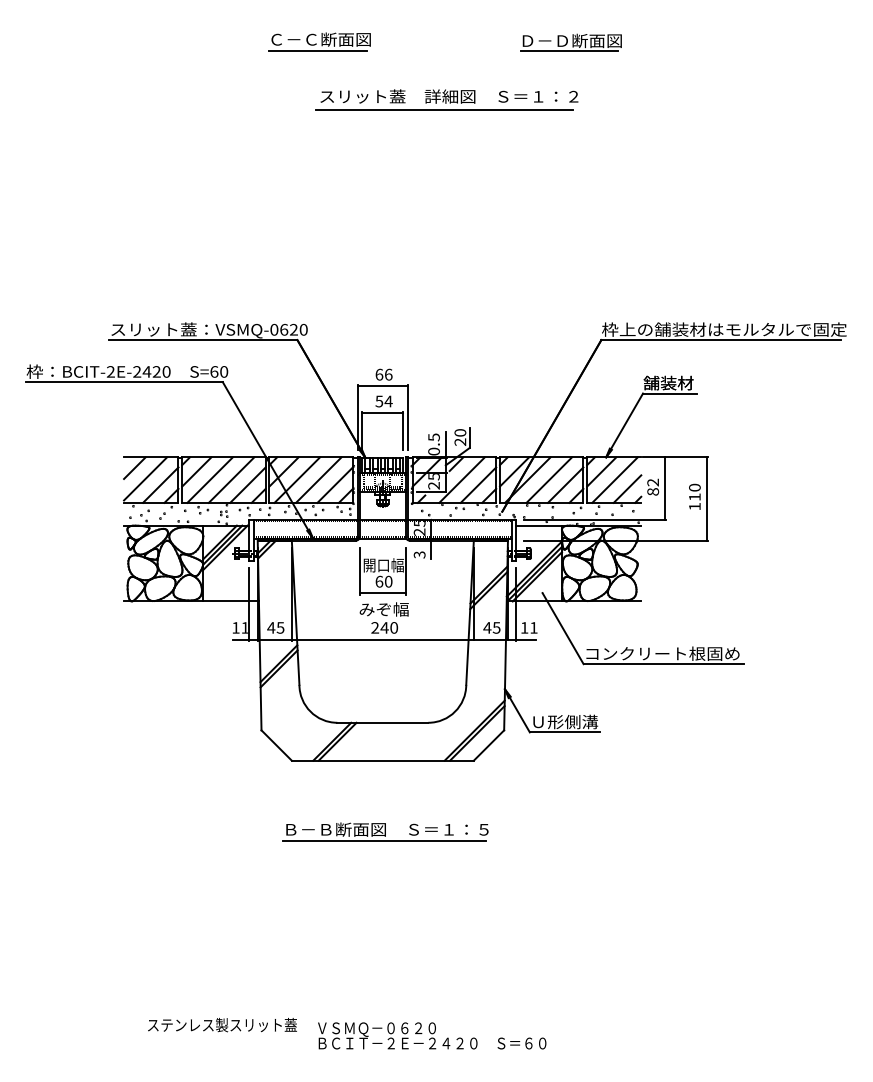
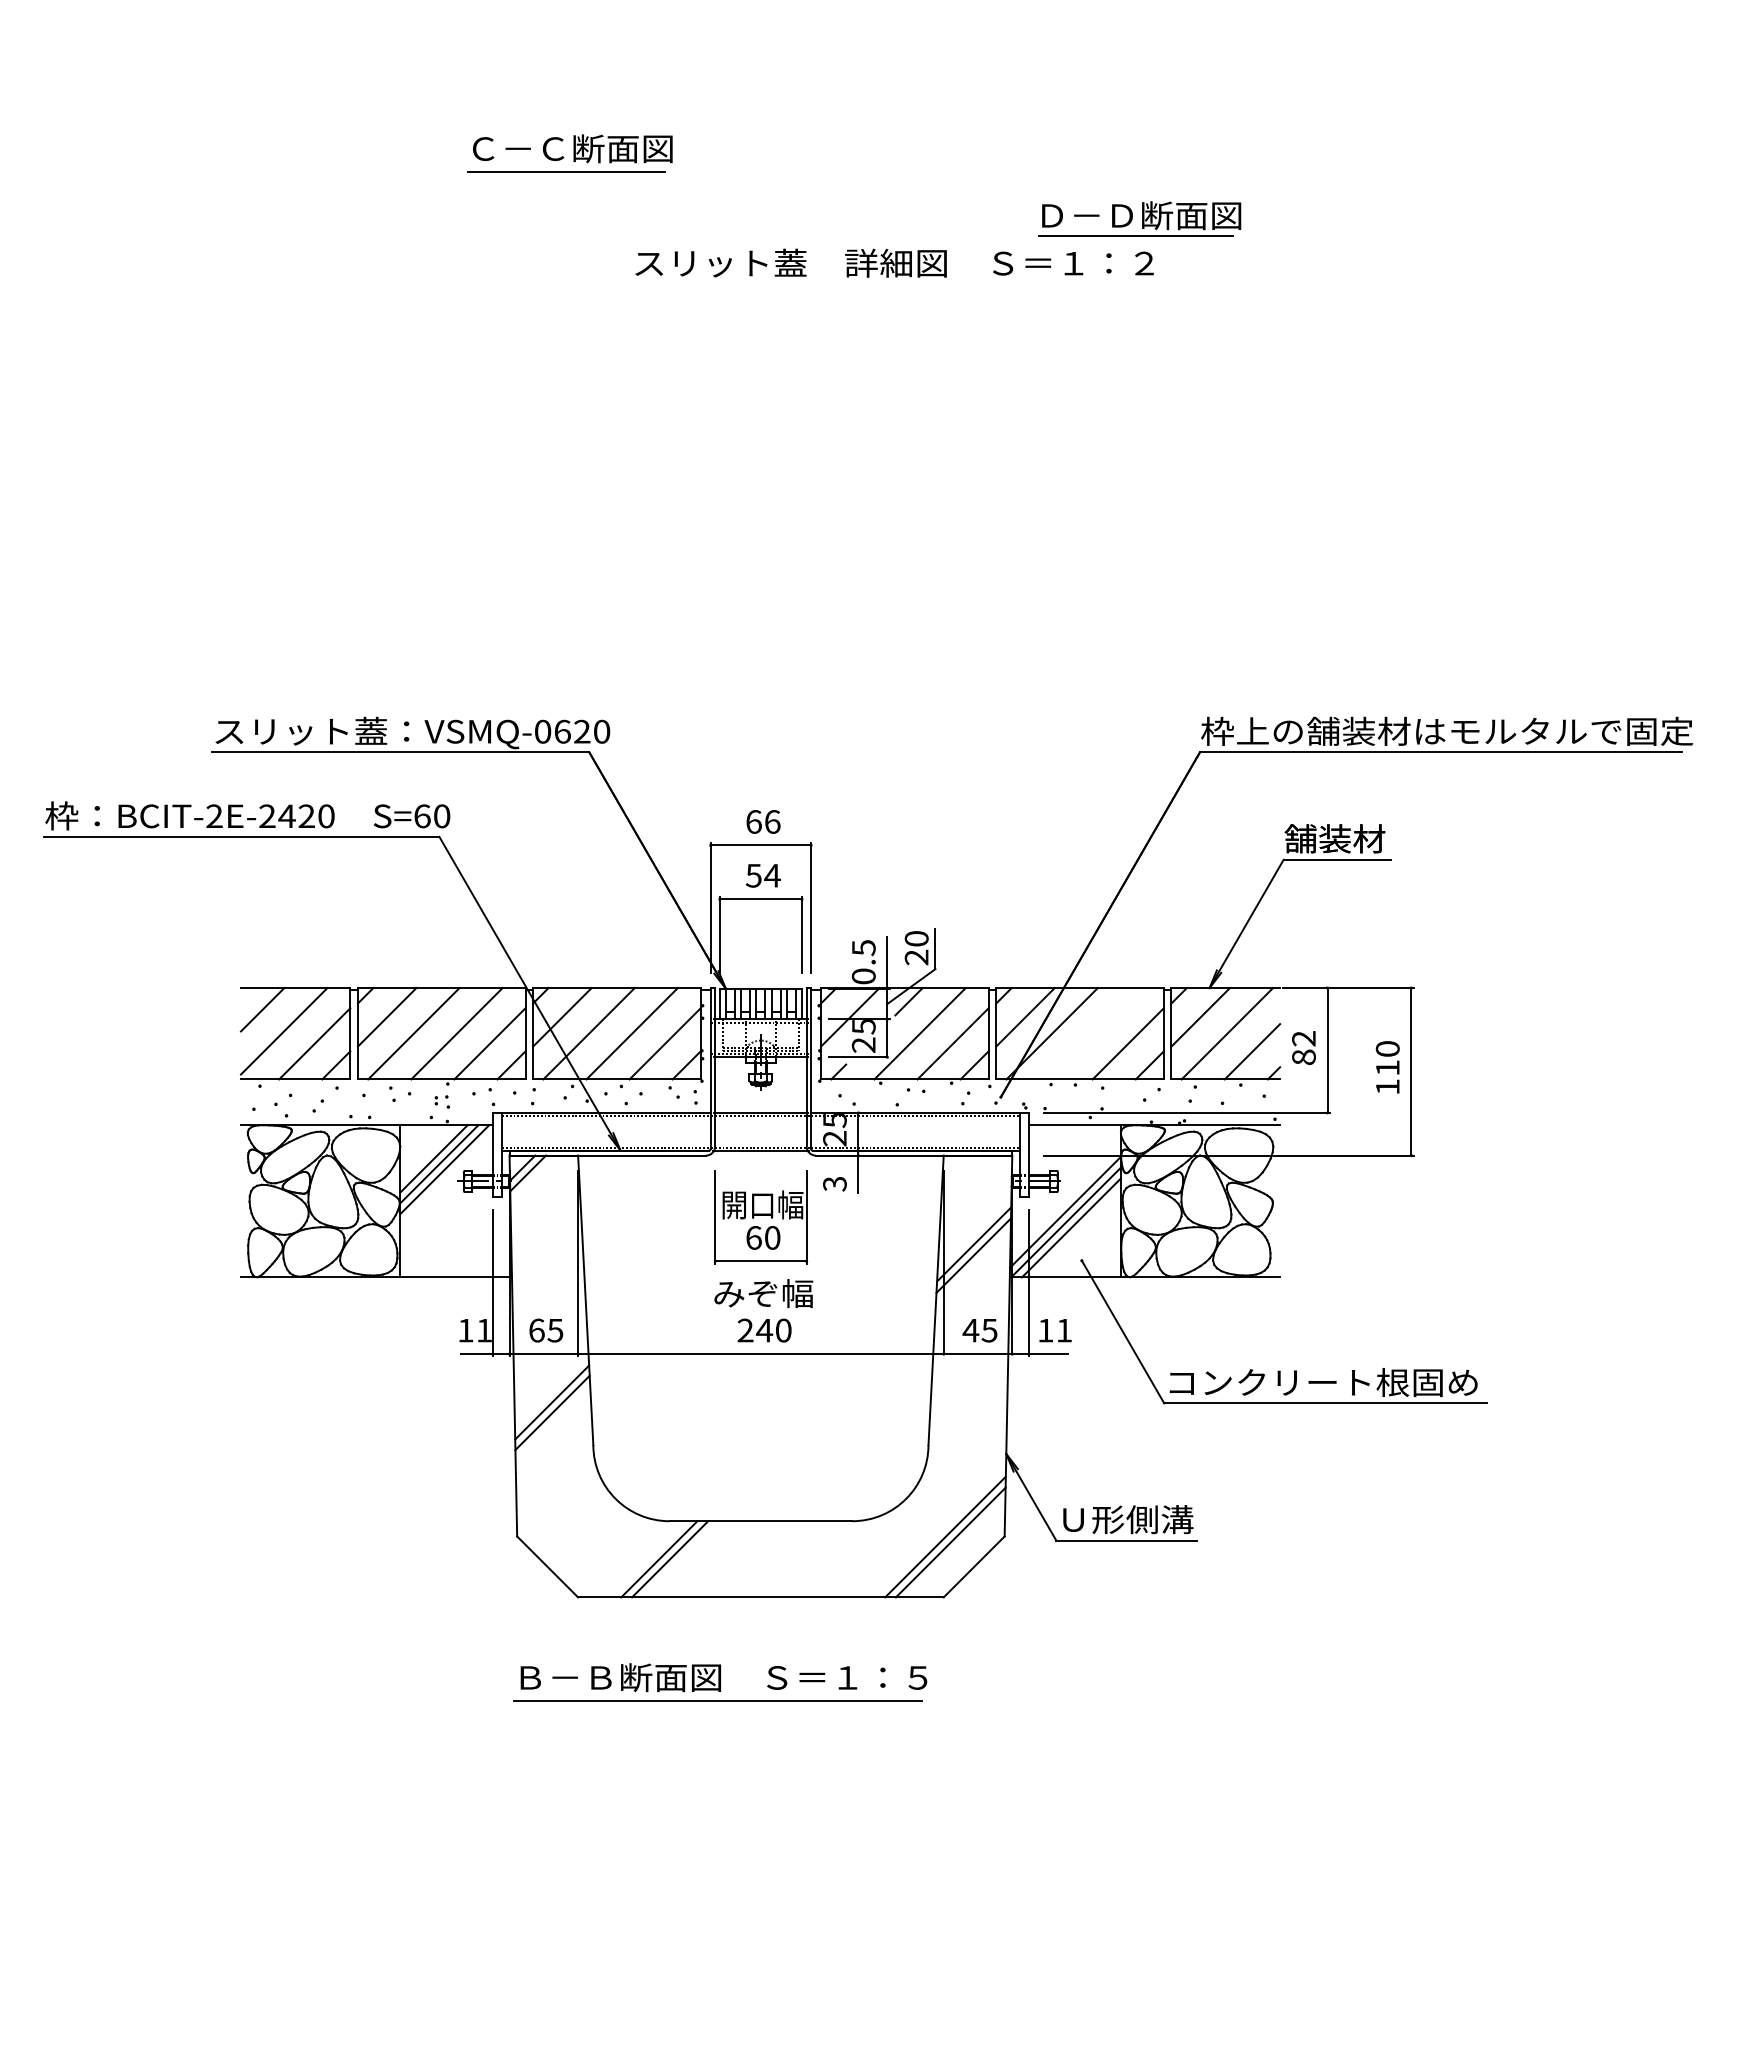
part: (319, 41) -> (569, 152), moved
part: (570, 42) -> (1137, 218), moved
line: (444, 110) -> (884, 291), removed
line: (549, 479) -> (1095, 1032), removed
text: (270, 627) -> (535, 1329), 45 -> 65
part: (385, 831) -> (720, 1681), moved

